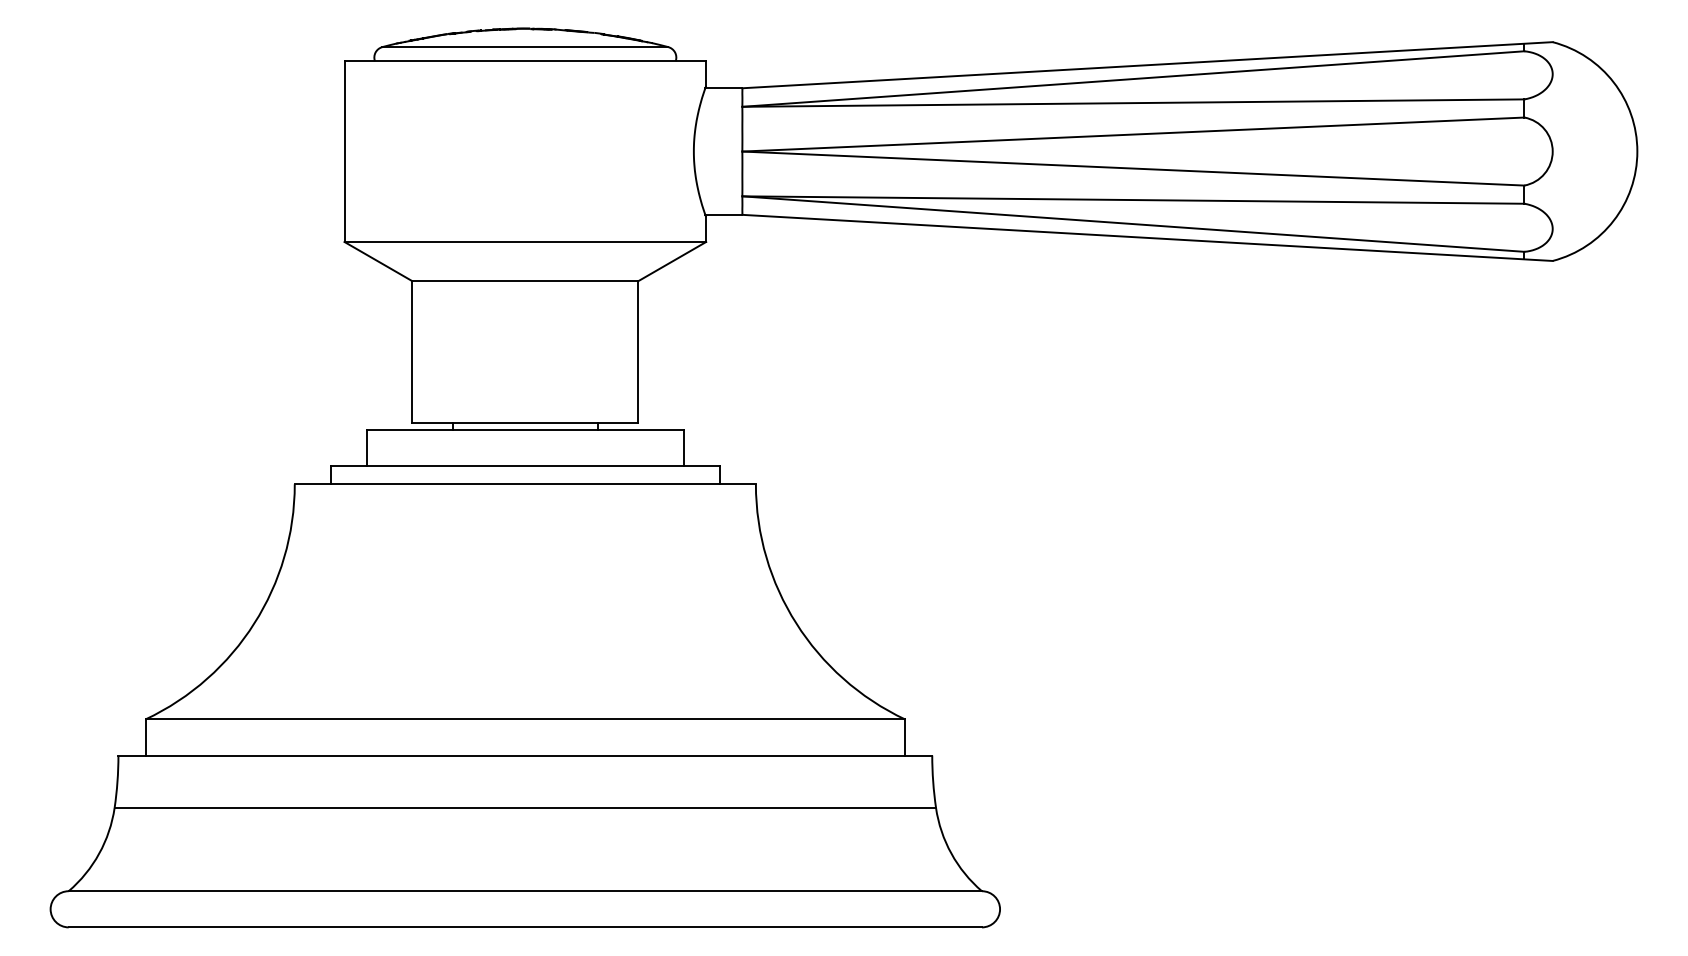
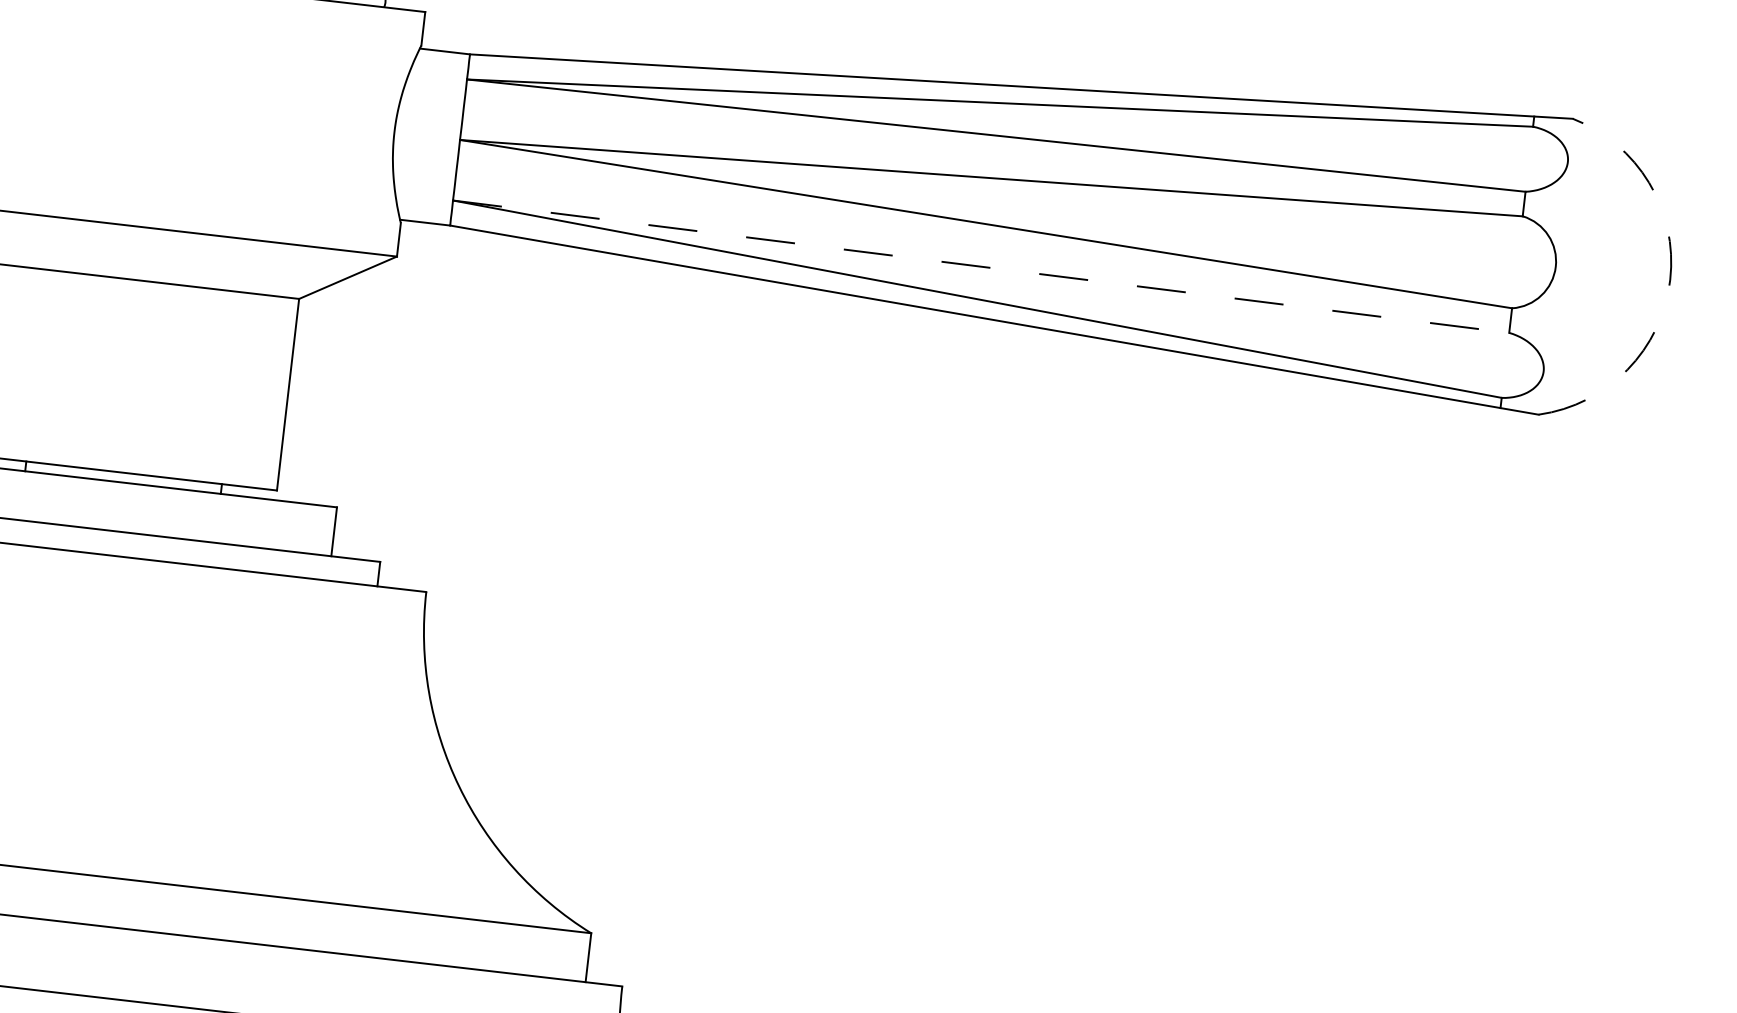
arc: (1637, 151) -> (1670, 279), solid -> dashed
line: (1133, 200) -> (981, 267), solid -> dashed

